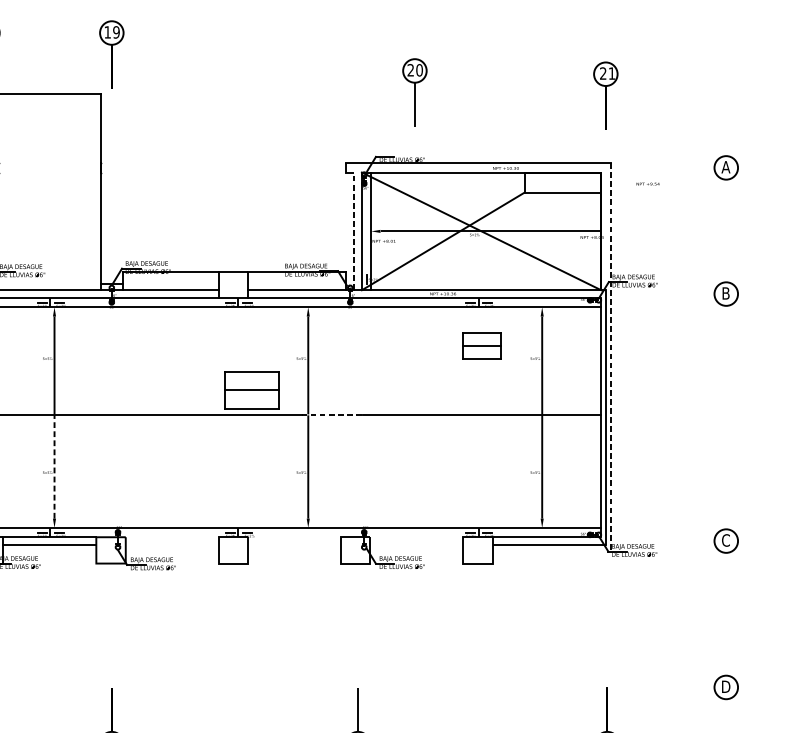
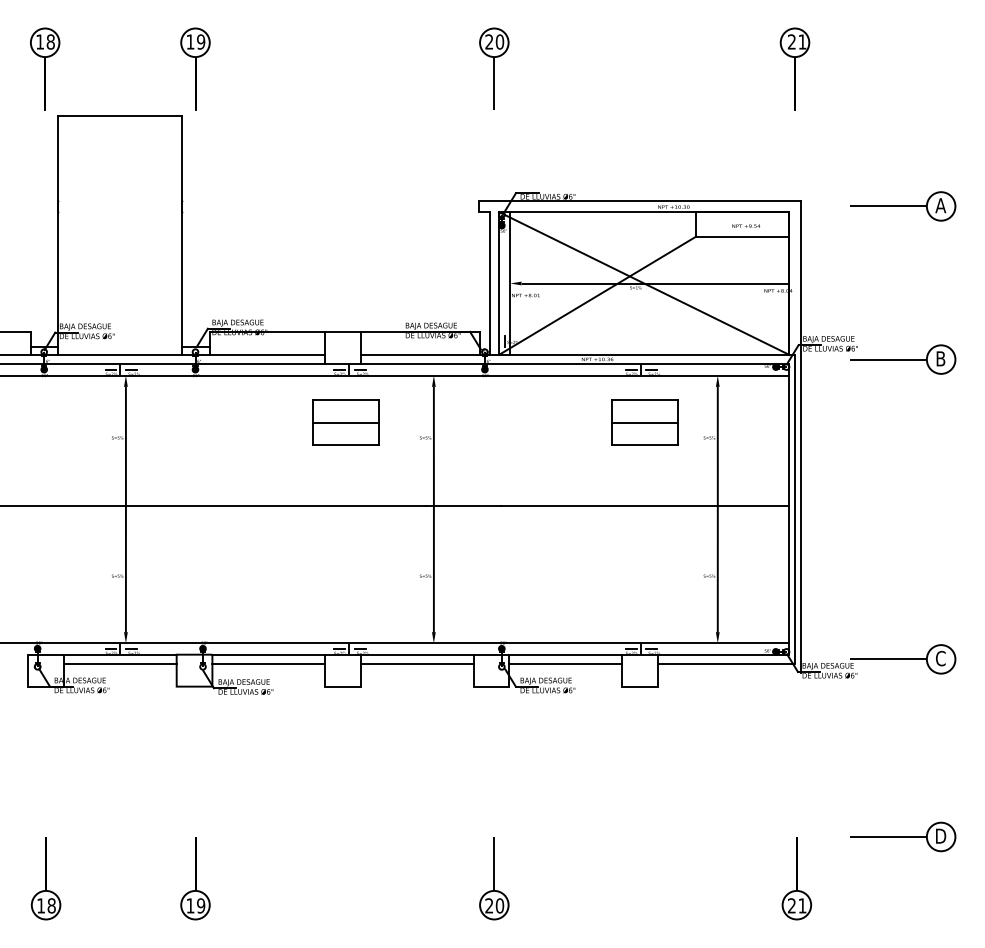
part: (415, 92) -> (494, 68), moved
part: (605, 95) -> (794, 68), moved
line: (682, 167) -> (887, 206), added
text: (648, 183) -> (746, 225), moved
line: (354, 231) -> (489, 283), dashed -> solid
line: (682, 294) -> (887, 359), added
part: (481, 345) -> (644, 422), size x1.43
line: (610, 357) -> (800, 436), dashed -> solid
part: (251, 390) -> (345, 422), moved
line: (332, 415) -> (463, 506), dashed -> solid
line: (54, 467) -> (125, 569), dashed -> solid
line: (171, 537) -> (268, 654), added
line: (293, 537) -> (416, 654), added
line: (416, 537) -> (565, 654), added
line: (682, 541) -> (887, 659), added
line: (171, 545) -> (268, 664), added
line: (293, 545) -> (416, 664), added
line: (416, 545) -> (565, 664), added
line: (682, 687) -> (887, 836), added

